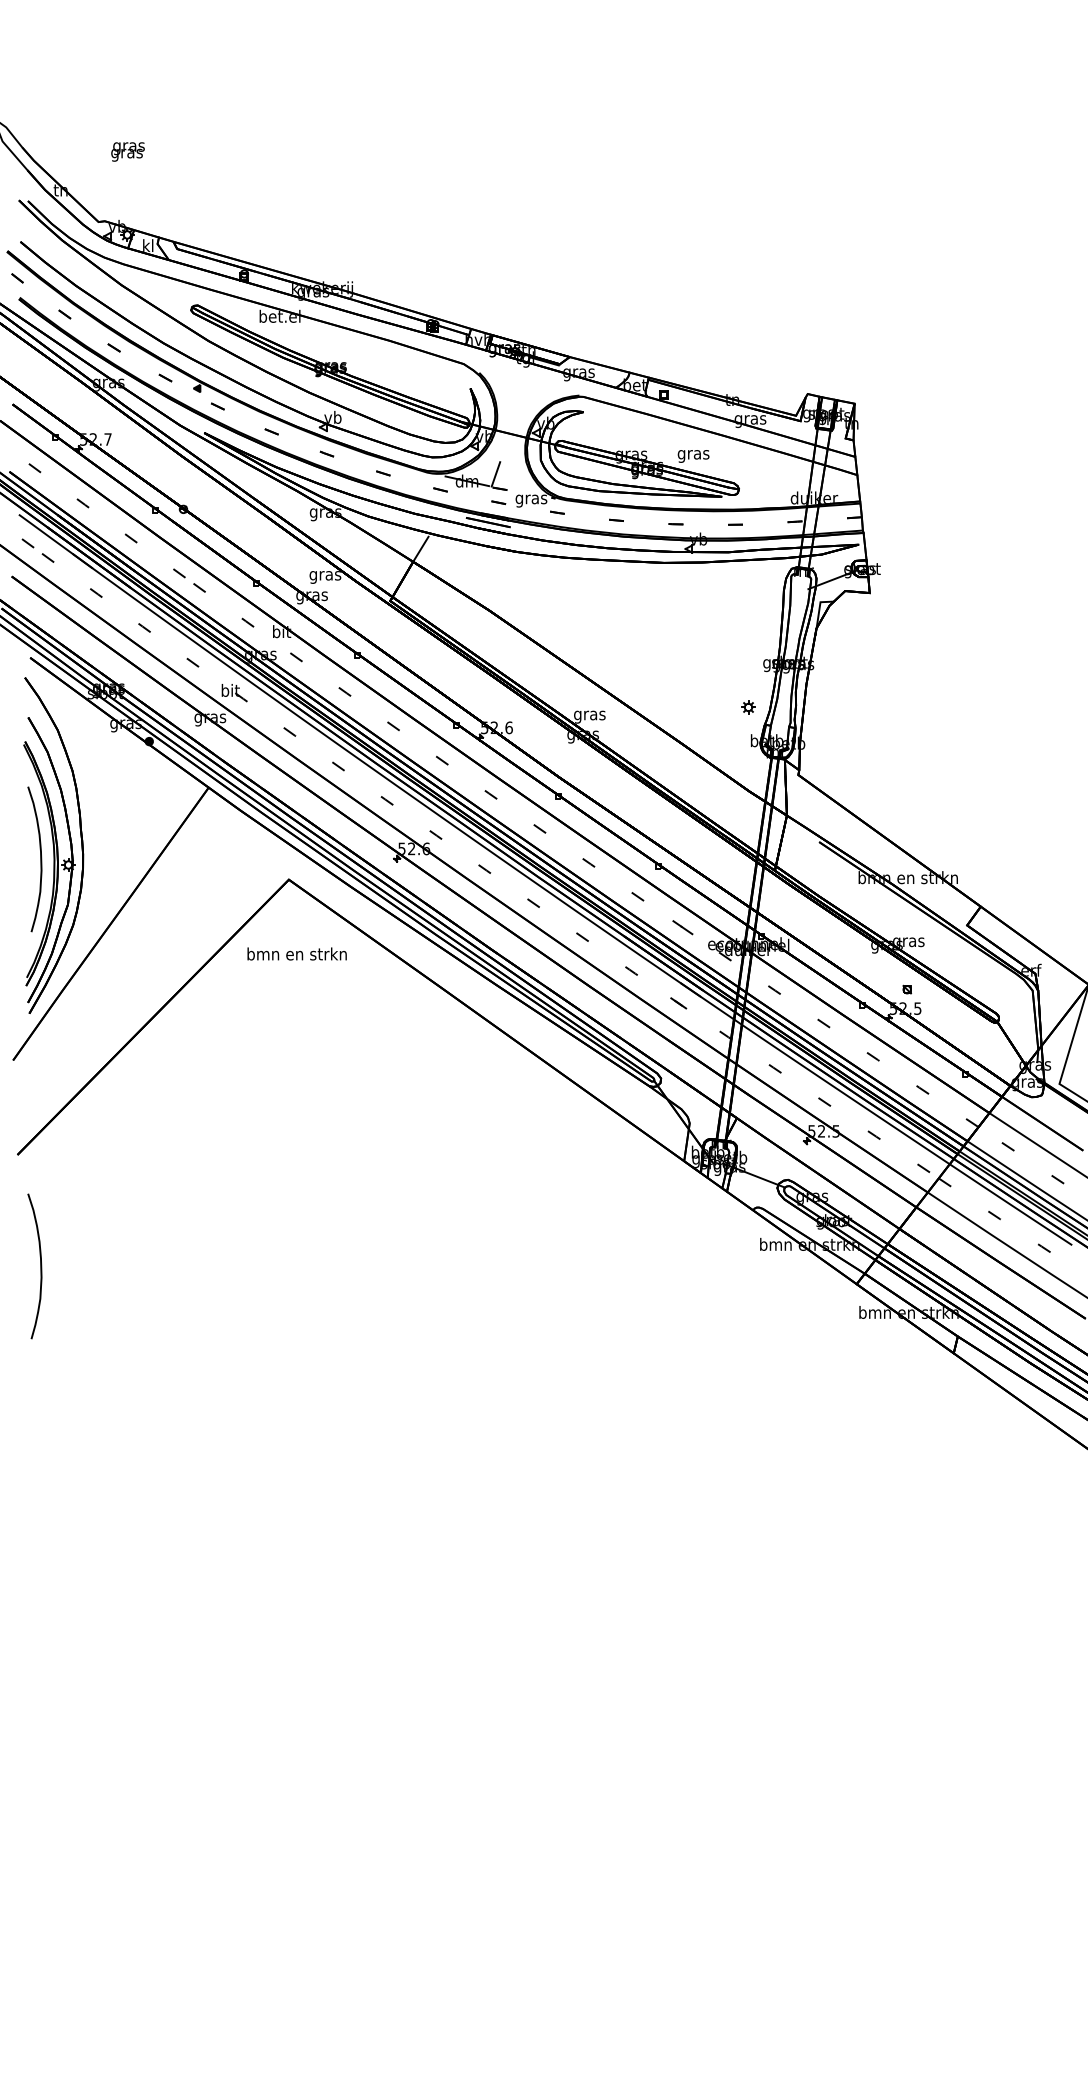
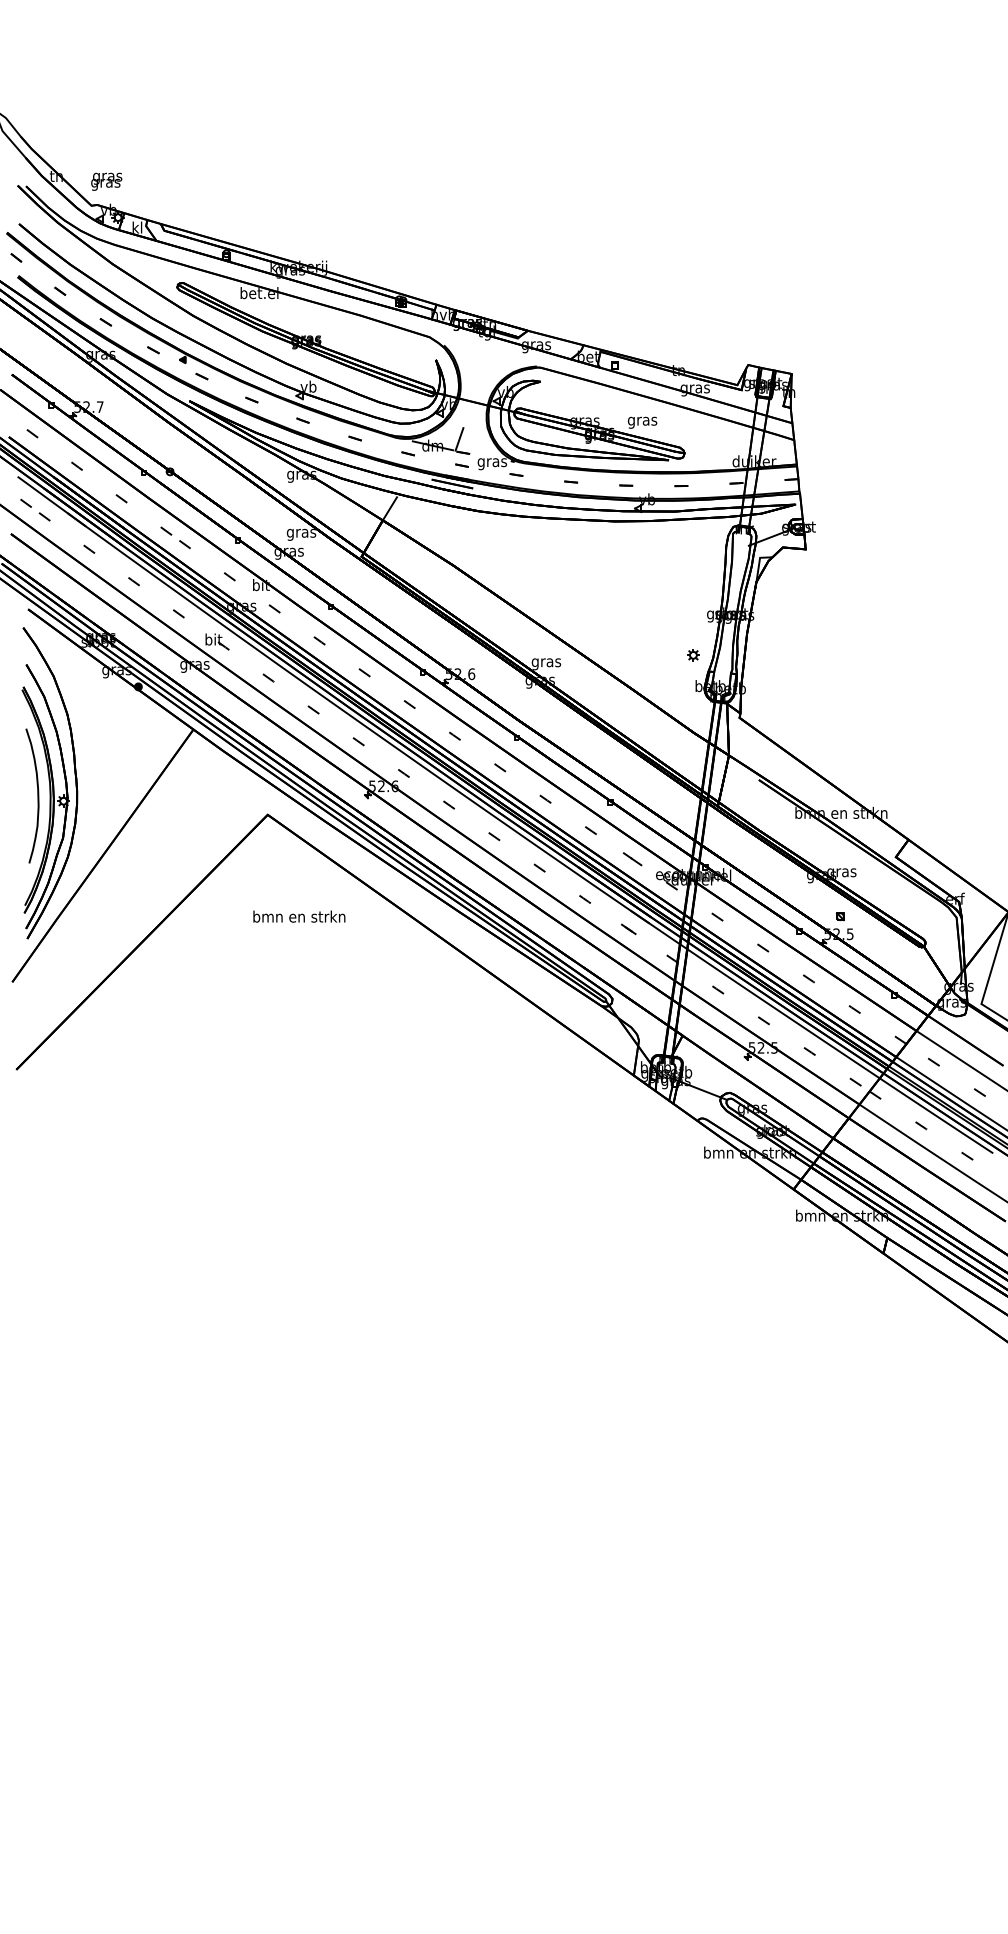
text: (127, 151) -> (106, 181), moved
text: (297, 953) -> (299, 916), moved
curve: (40, 1265) -> (37, 1172), removed

